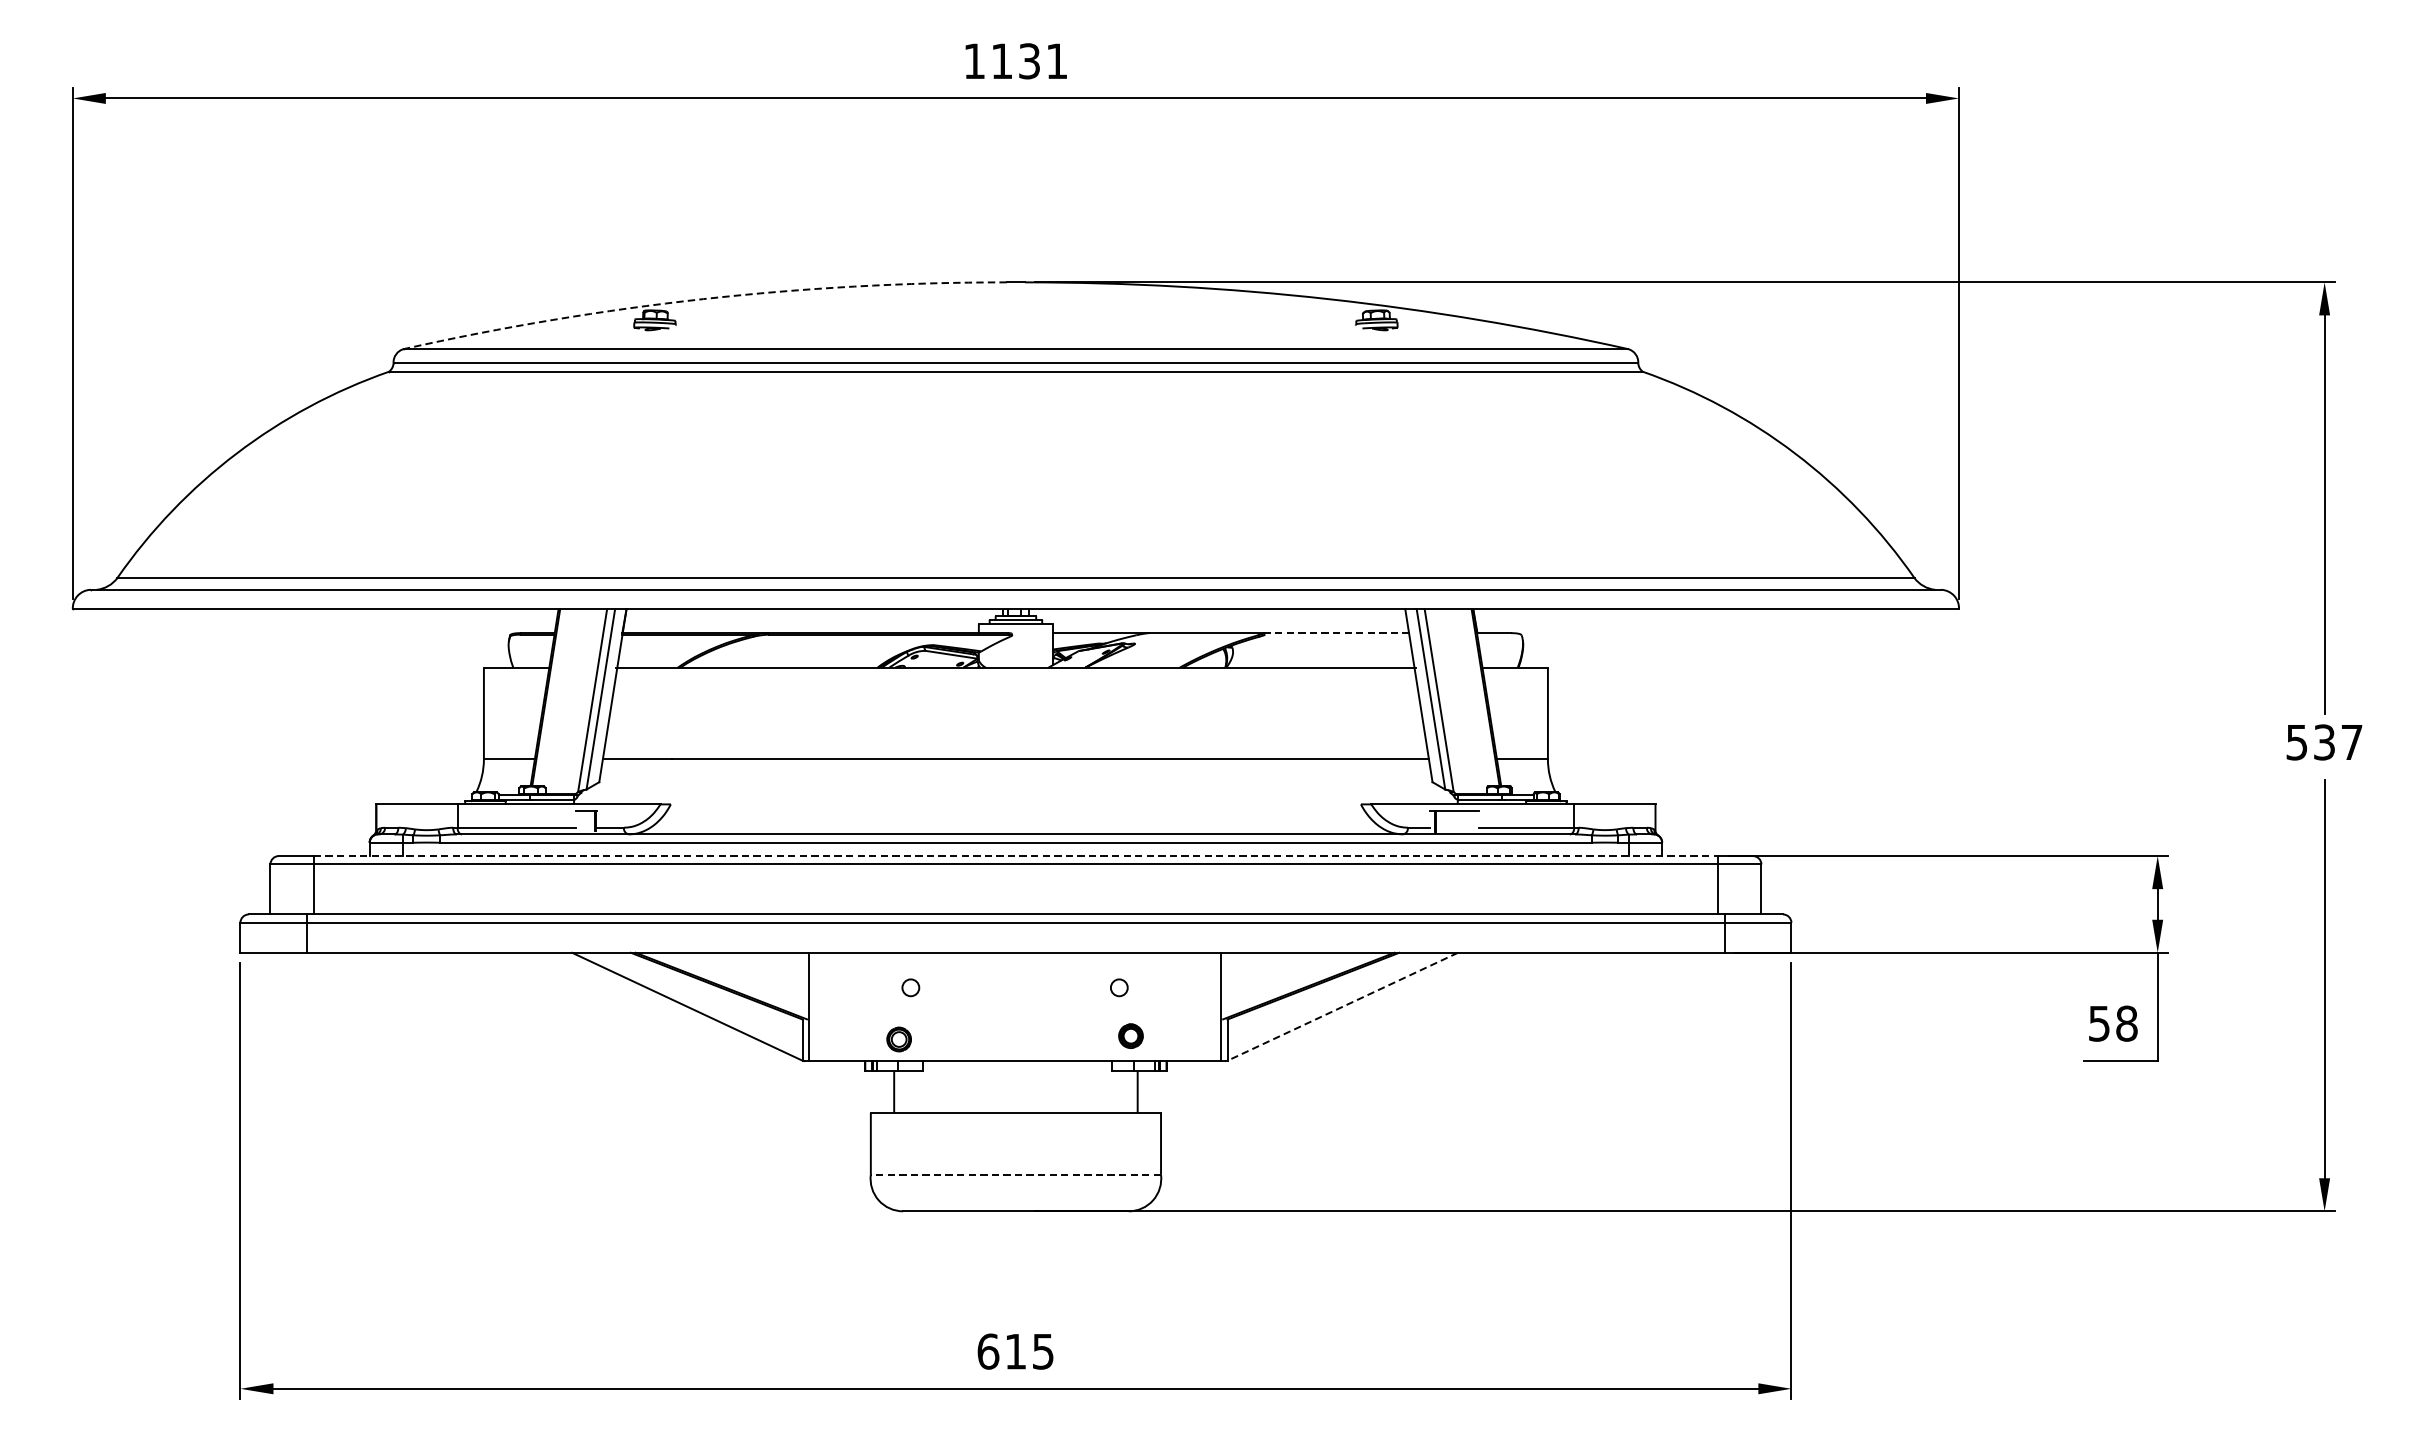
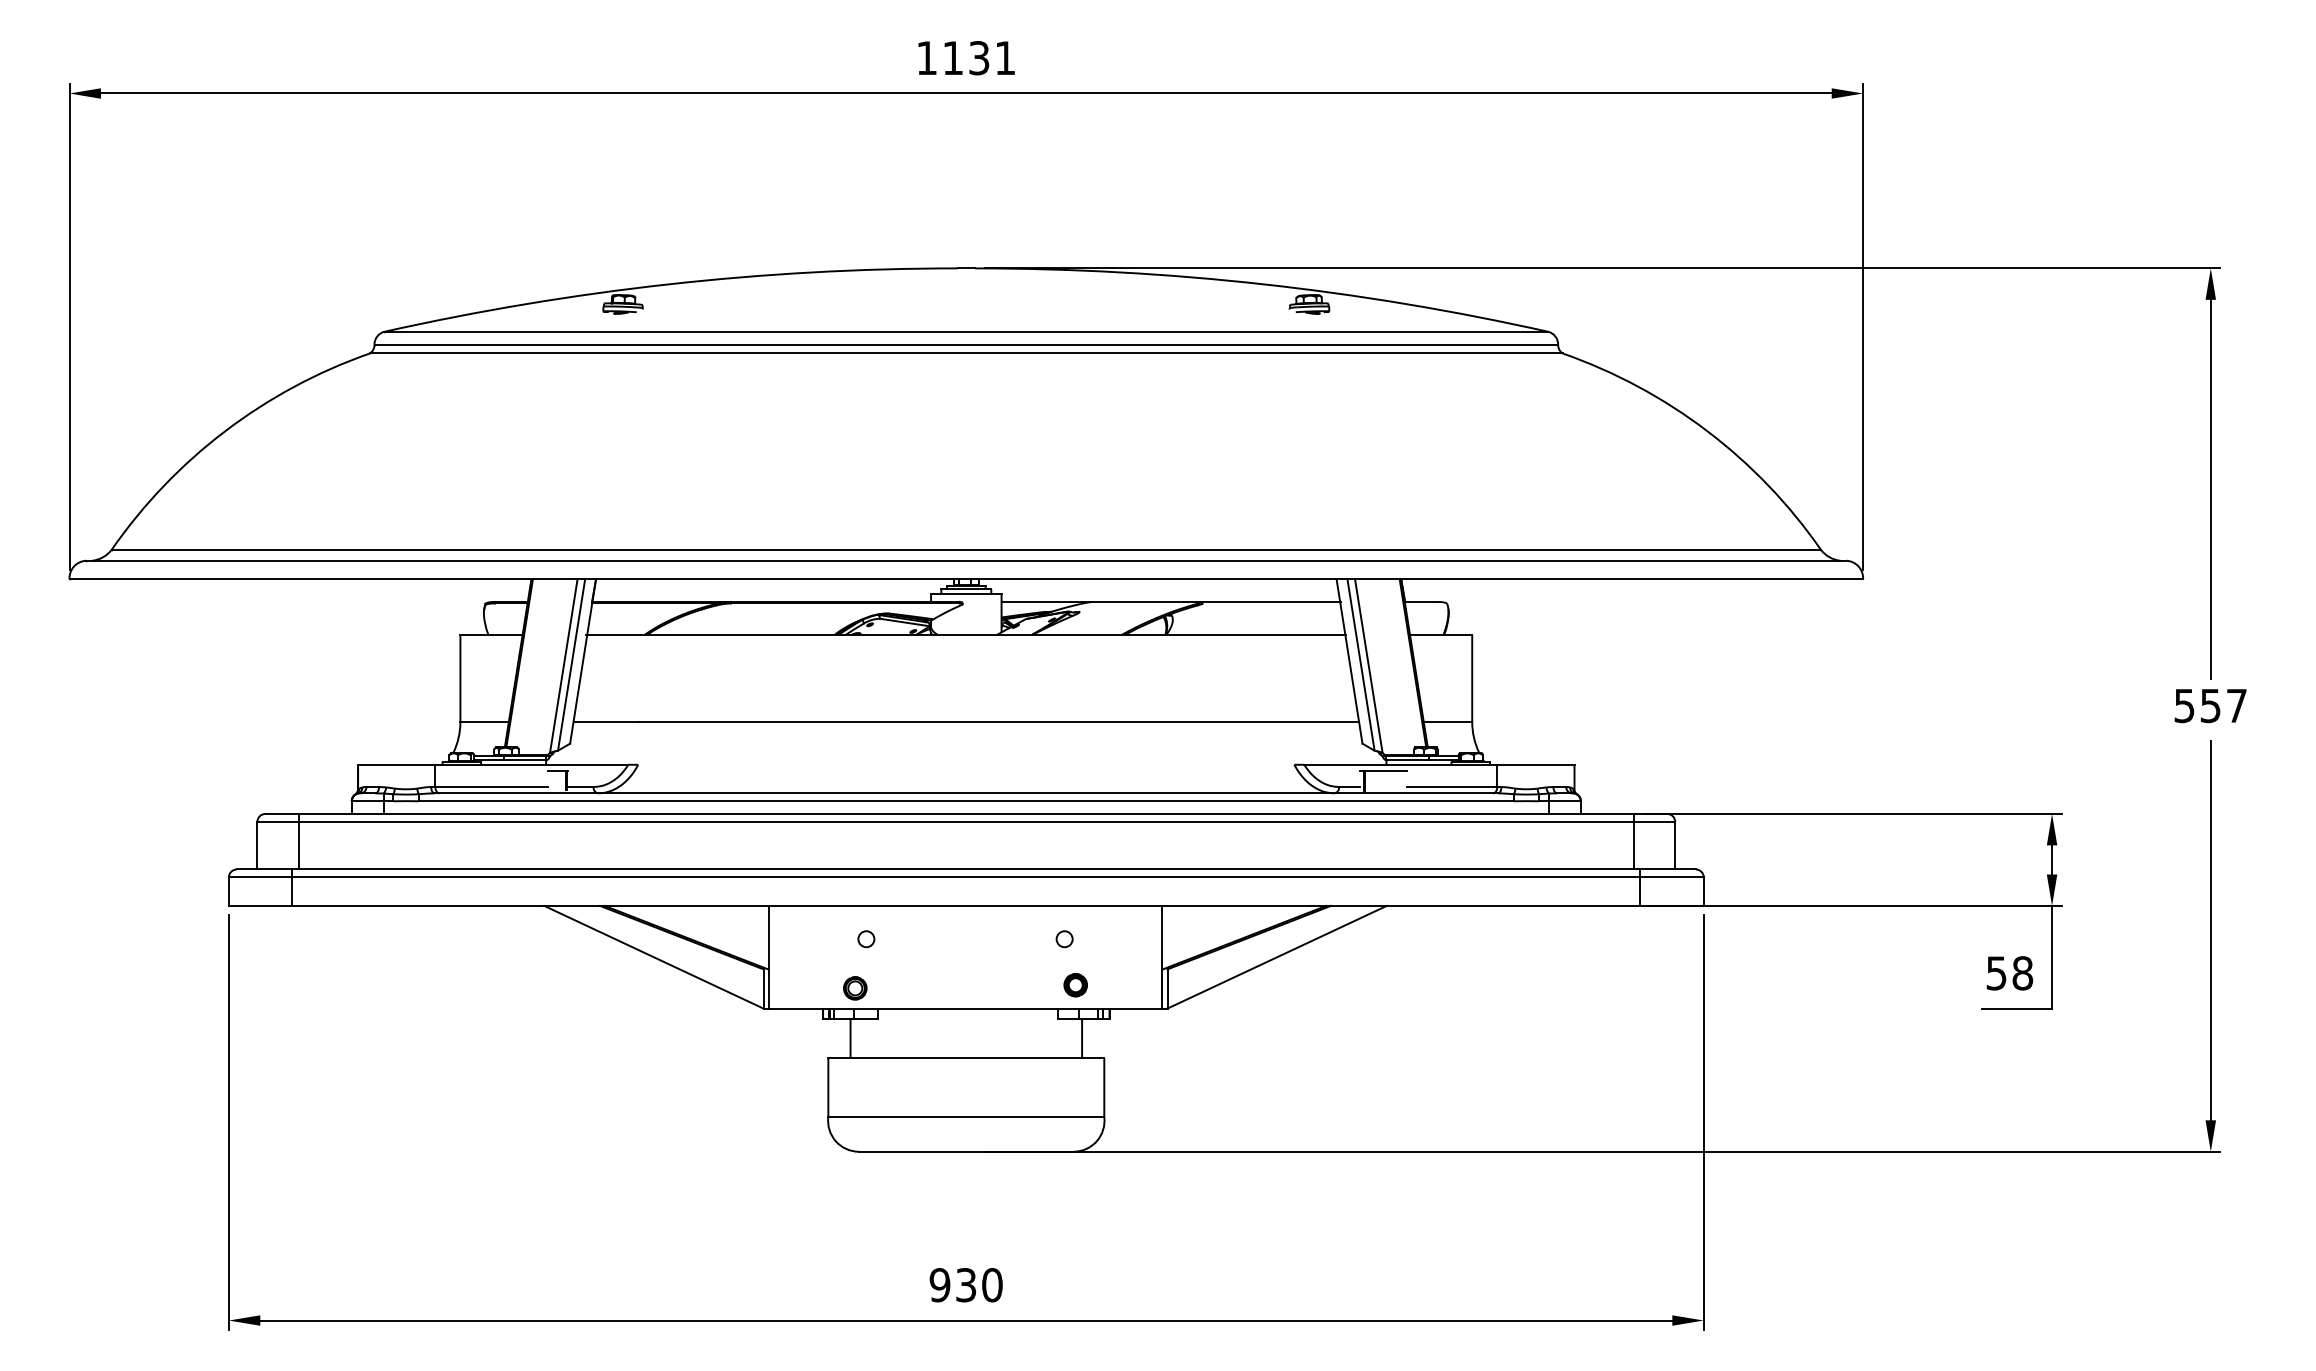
arc: (703, 299) -> (669, 284), dashed -> solid
line: (1336, 632) -> (1271, 601), dashed -> solid
text: (2324, 742) -> (2210, 705), 537 -> 557
line: (1016, 855) -> (966, 813), dashed -> solid
line: (1342, 1007) -> (1276, 957), dashed -> solid
line: (1016, 1174) -> (966, 1116), dashed -> solid
text: (1015, 1351) -> (965, 1285), 615 -> 930

